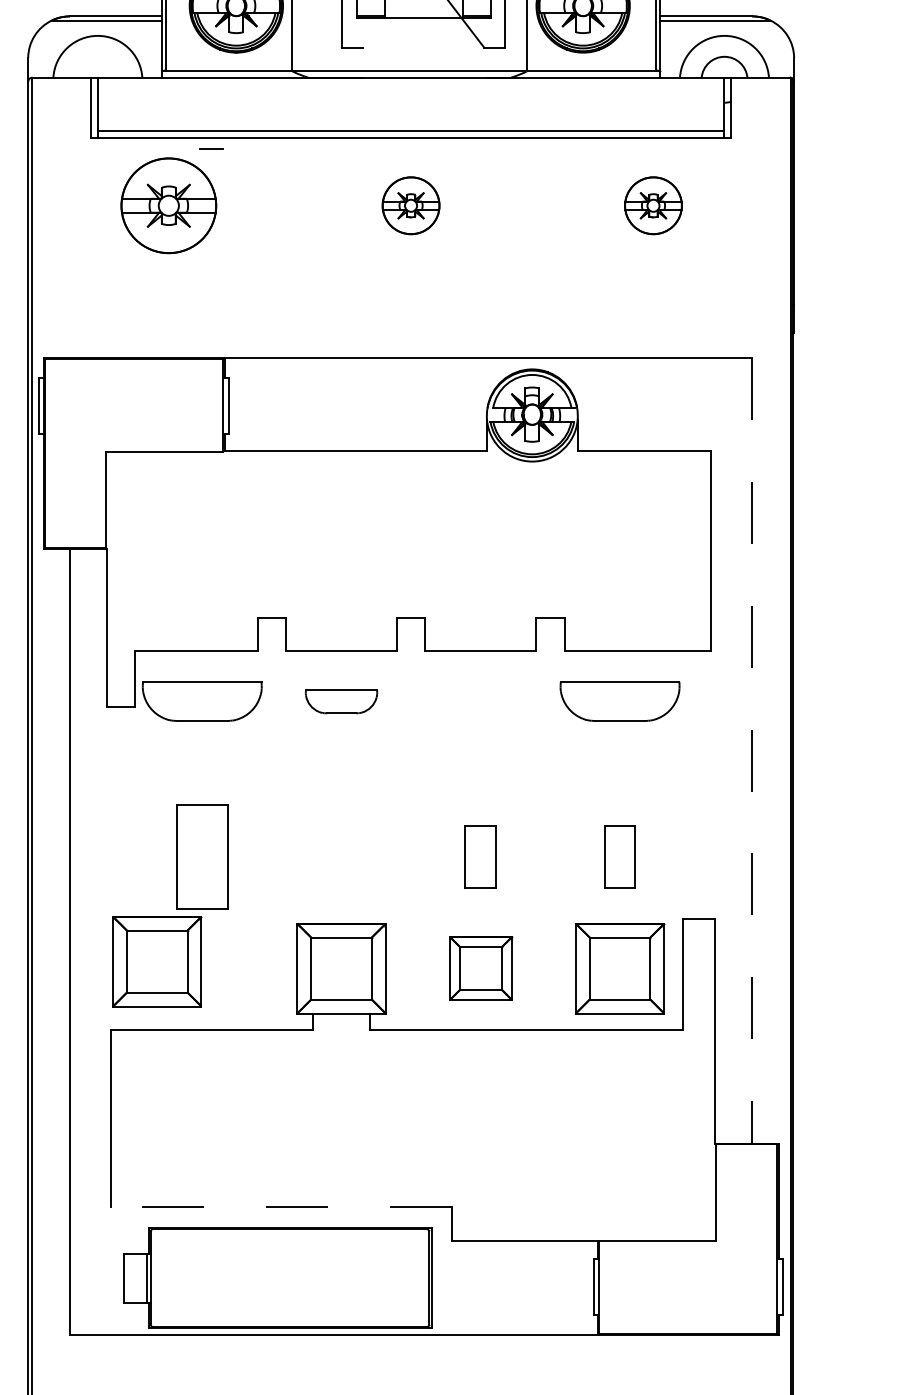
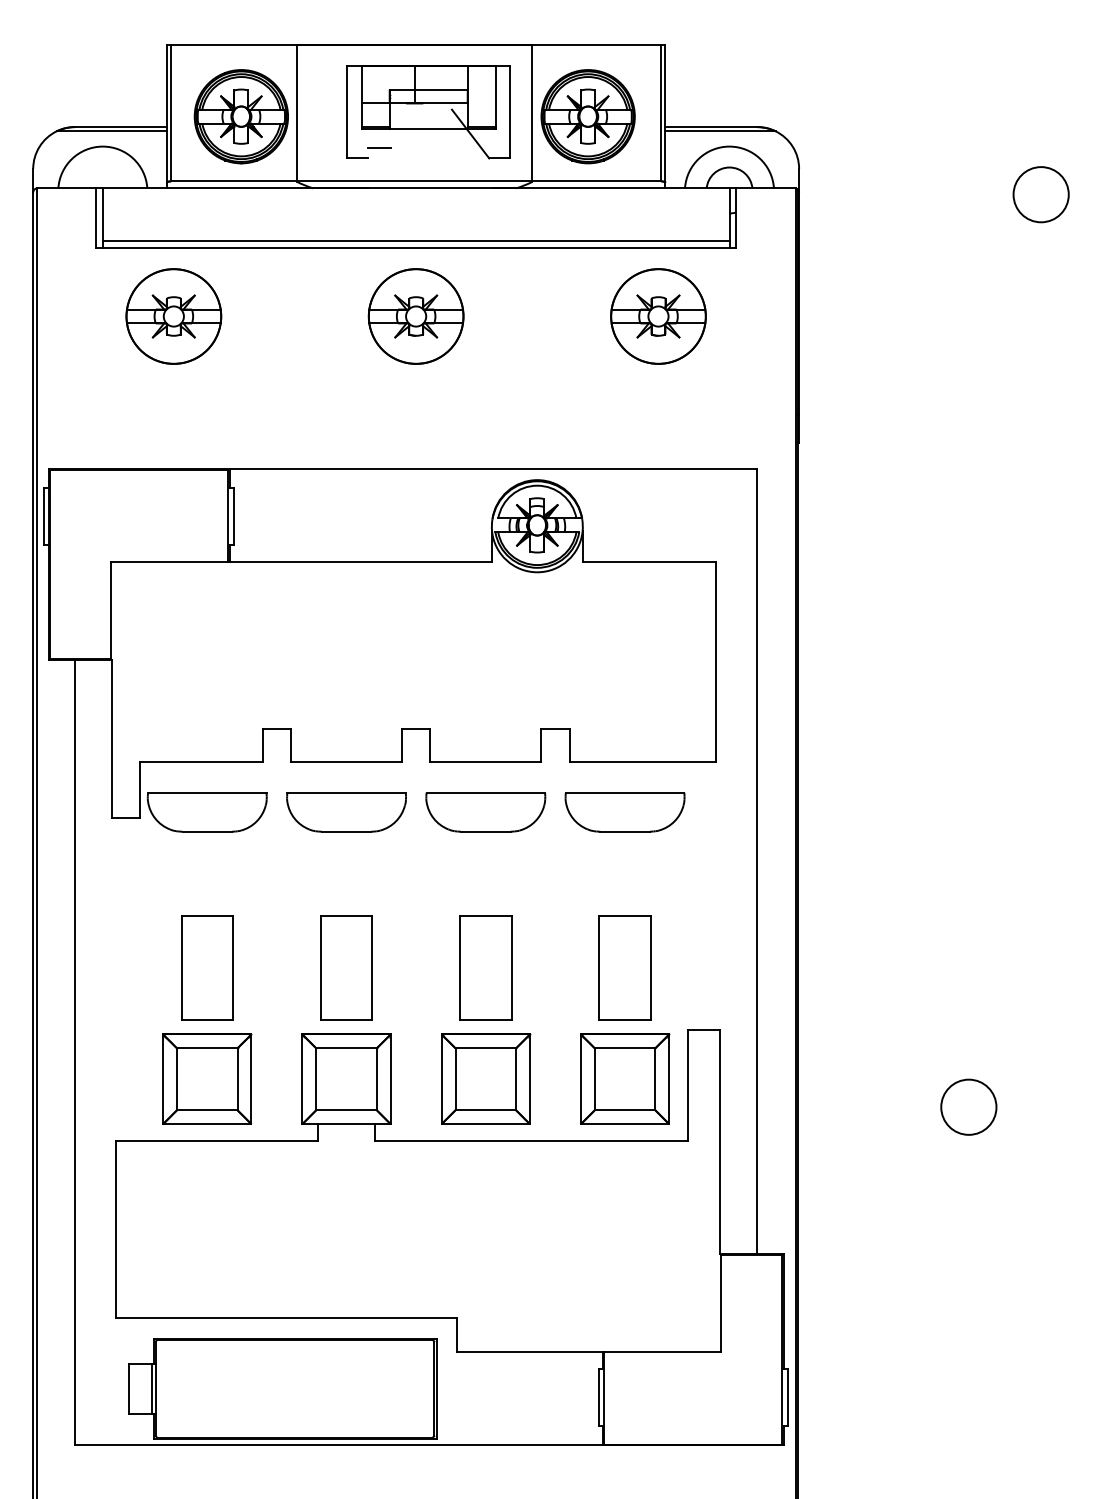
line: (211, 148) -> (379, 147), moved
part: (410, 205) -> (415, 316), size x1.67
part: (653, 205) -> (658, 316), size x1.67
part: (341, 701) -> (346, 812), size x1.67
part: (480, 701) -> (485, 812), added
line: (752, 750) -> (757, 861), dashed -> solid
part: (341, 856) -> (346, 967), added
part: (480, 856) -> (485, 967), size x1.67
part: (619, 856) -> (624, 967), size x1.67
part: (157, 960) -> (207, 1078), moved
part: (481, 967) -> (486, 1078), size x1.43
line: (280, 1207) -> (285, 1318), dashed -> solid

